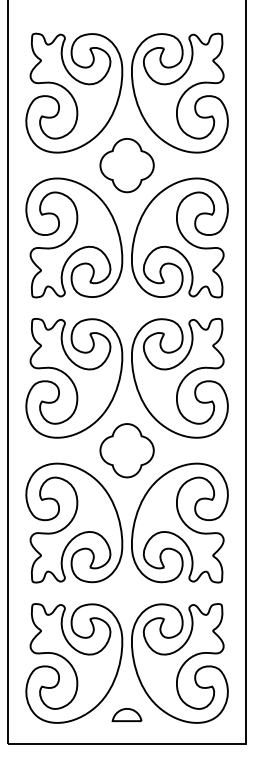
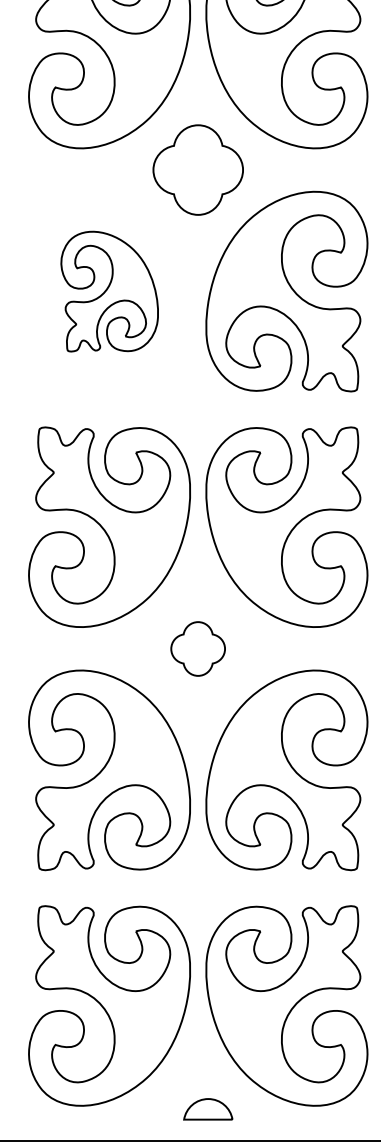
part: (74, 237) -> (109, 290), size x0.6
part: (126, 450) -> (197, 648), size x0.6
part: (126, 714) -> (207, 1108), moved

